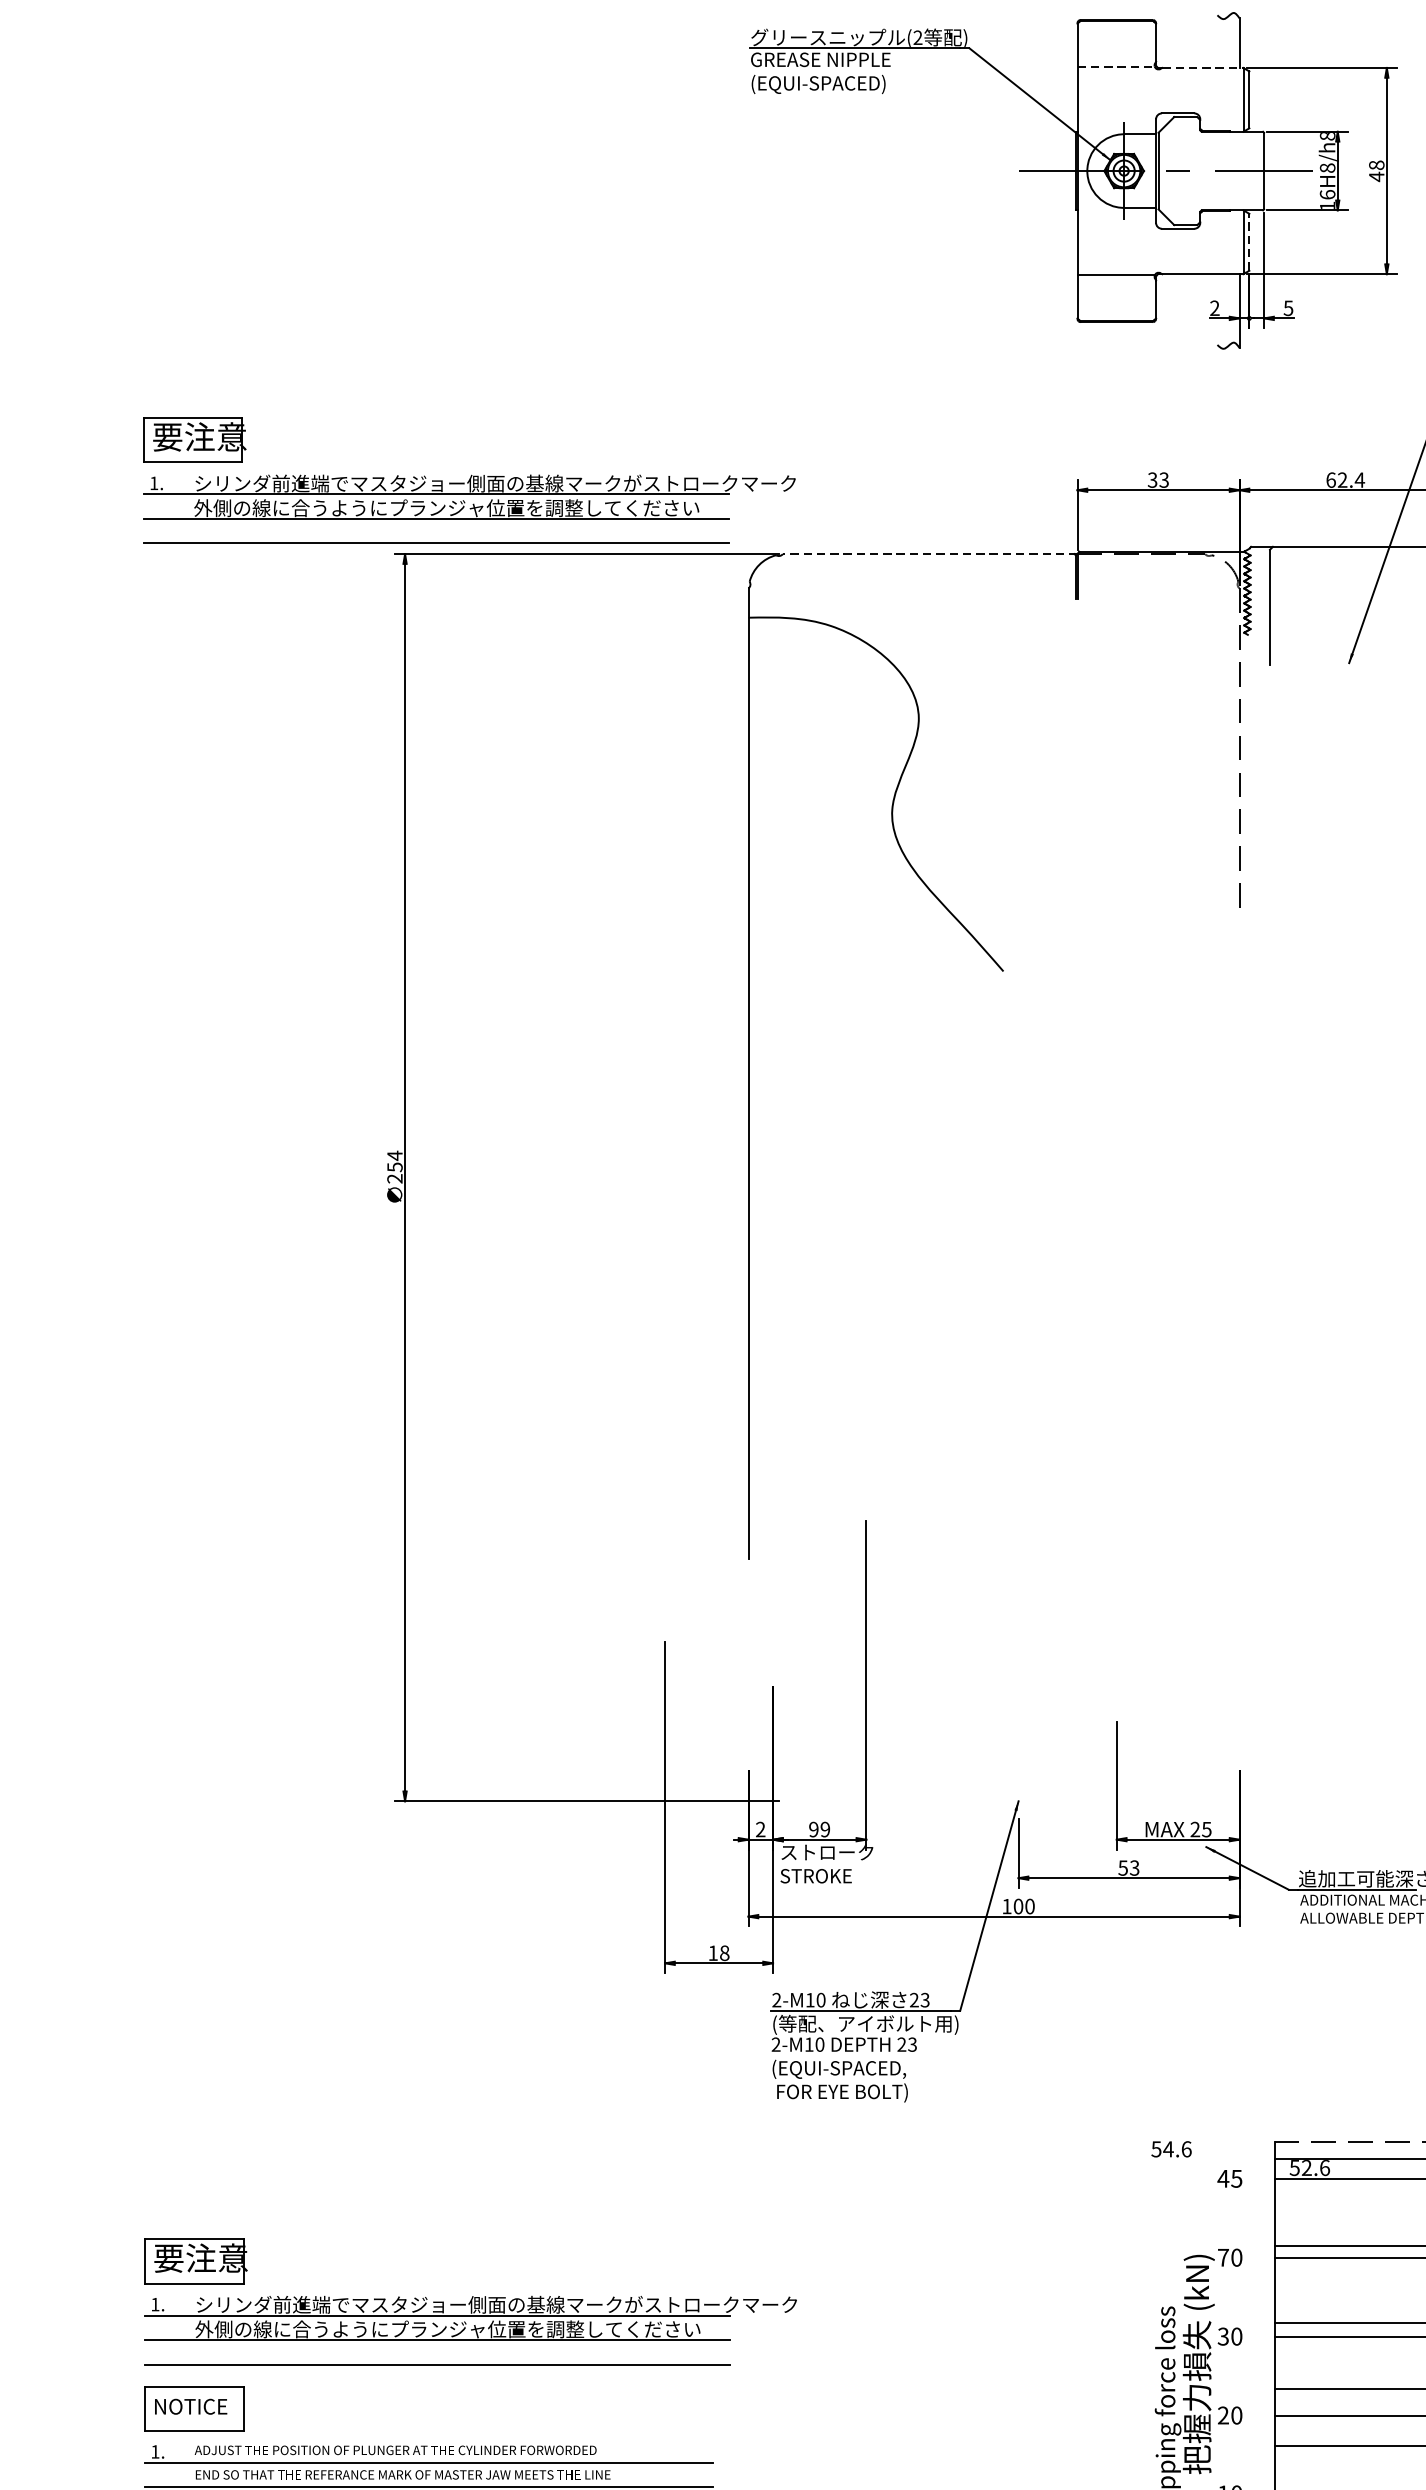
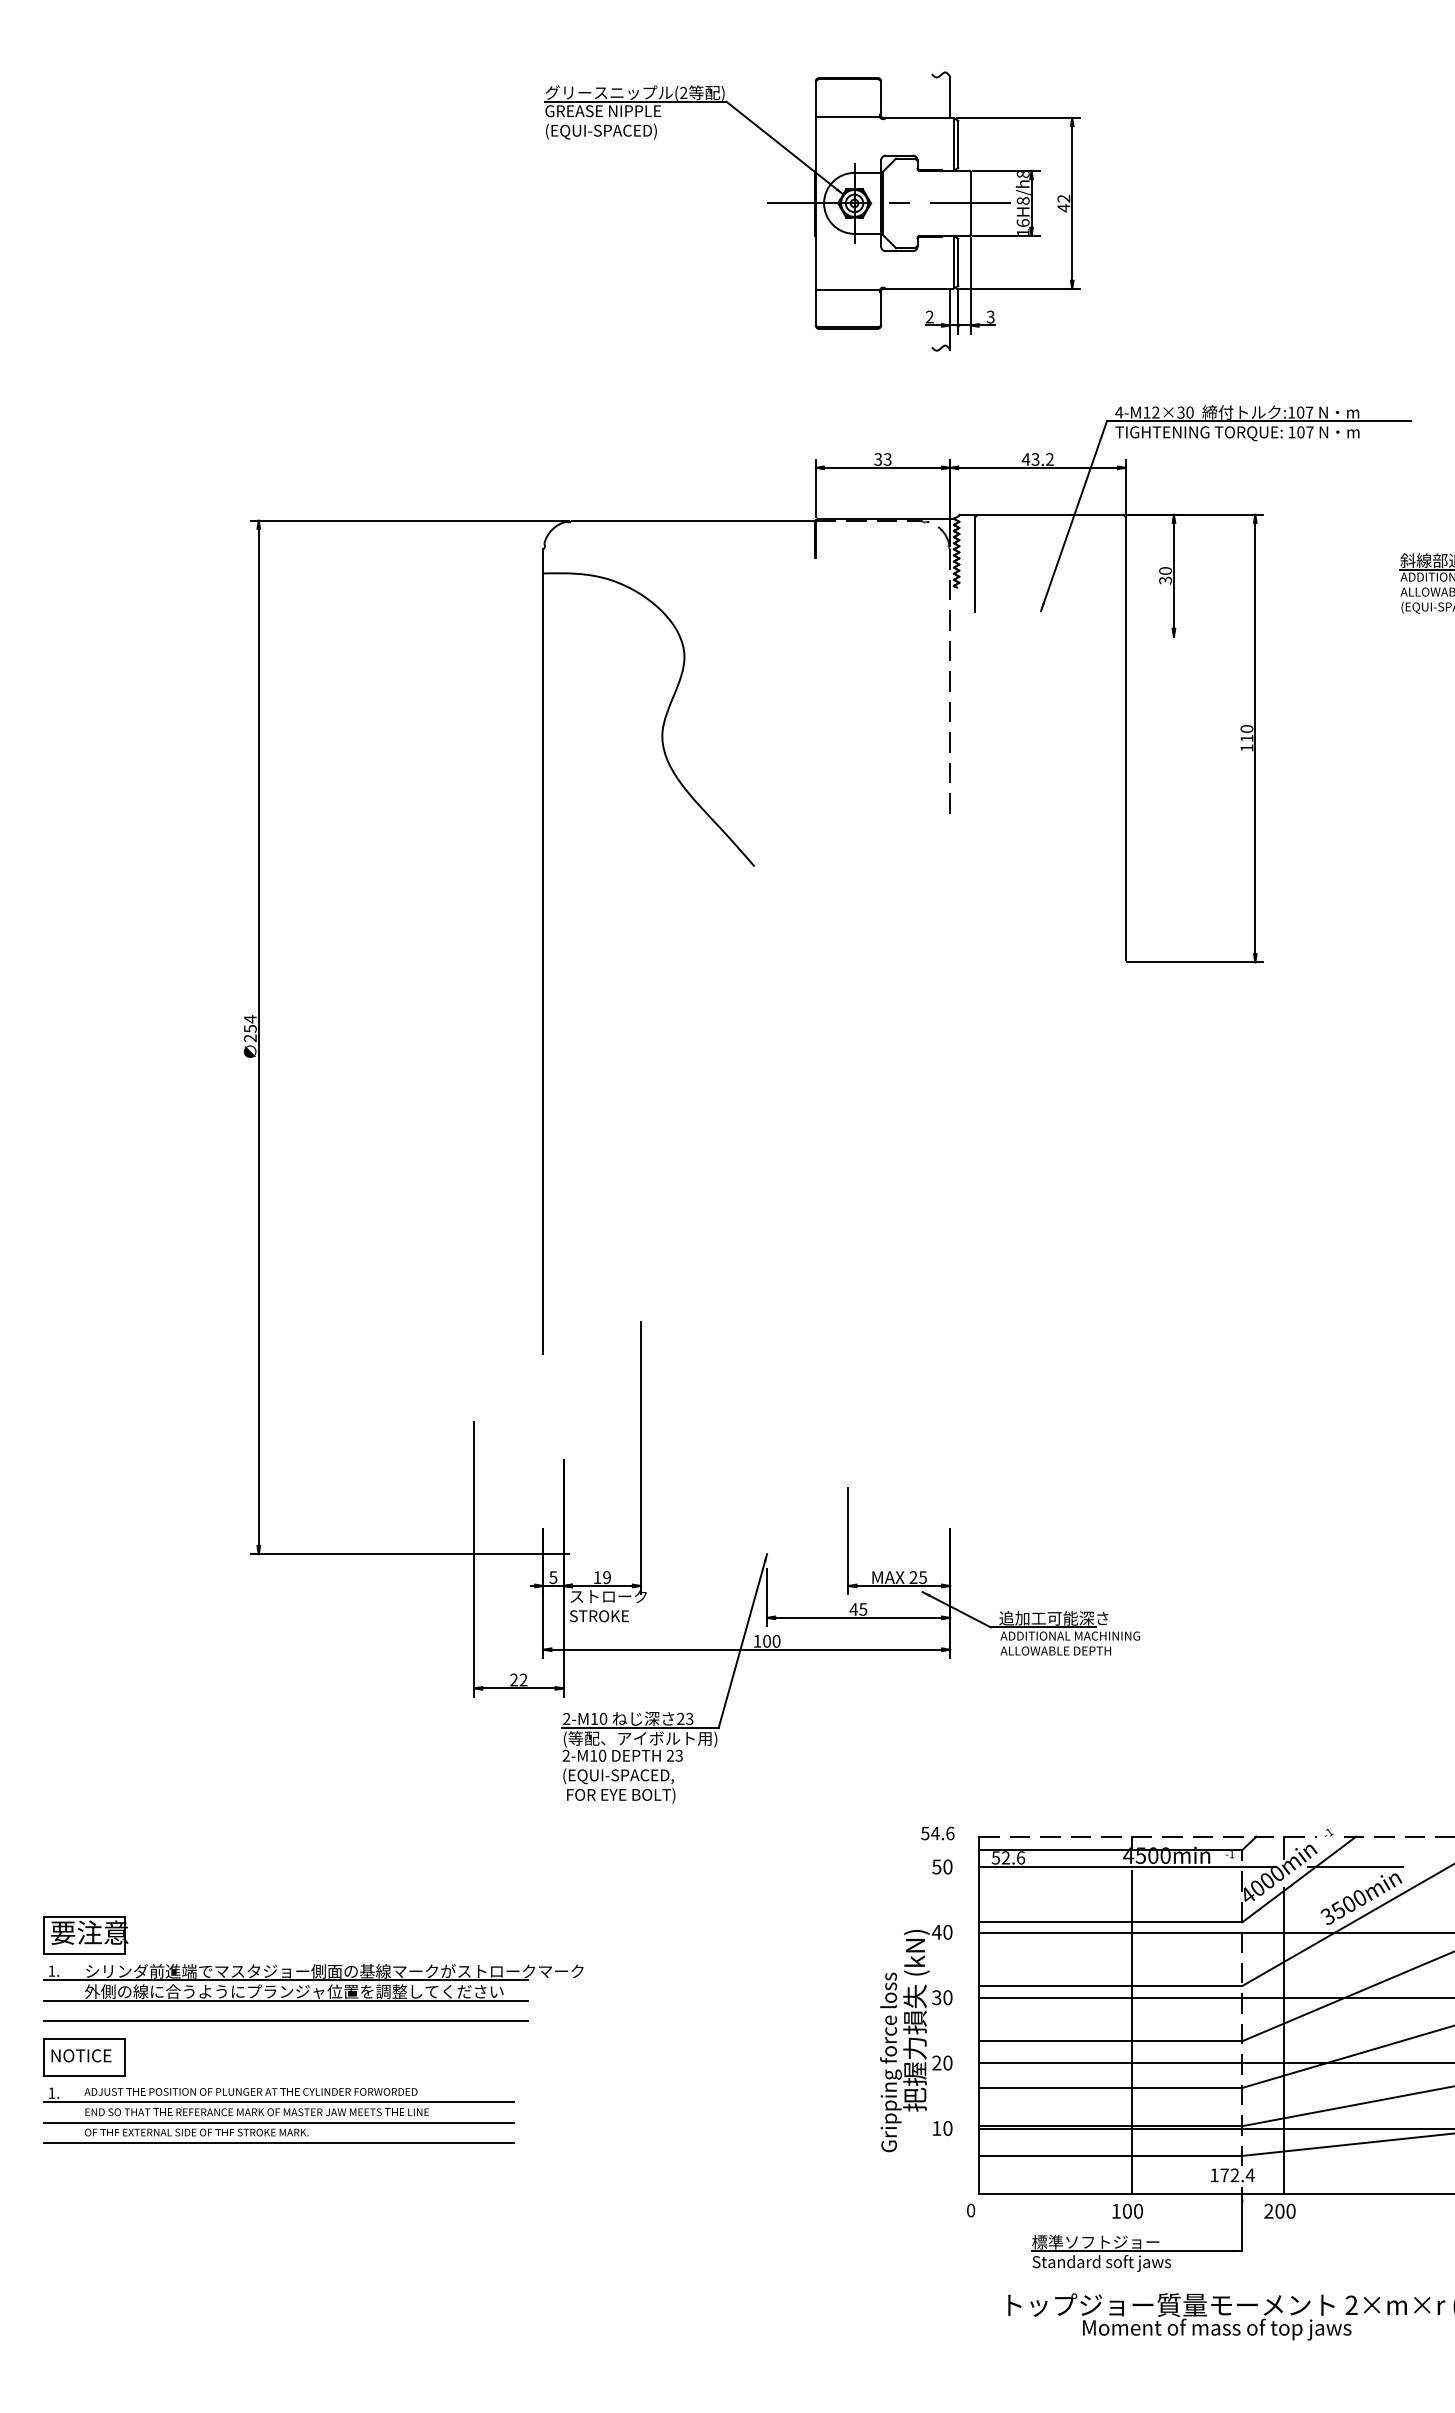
line: (1116, 66) -> (848, 116), dashed -> solid
line: (1202, 67) -> (919, 117), dashed -> solid
text: (1376, 165) -> (1063, 198), 48 -> 42
line: (1249, 242) -> (958, 262), dashed -> solid
text: (1288, 307) -> (990, 316), 5 -> 3
part: (469, 480) -> (312, 459), removed
text: (1344, 480) -> (1037, 459), 62.4 -> 43.2
line: (929, 553) -> (693, 520), dashed -> solid
text: (760, 1829) -> (553, 1577), 2 -> 5
text: (813, 1829) -> (597, 1577), 99 -> 19
text: (1128, 1868) -> (858, 1609), 53 -> 45
text: (718, 1952) -> (518, 1679), 18 -> 22
text: (1171, 2149) -> (937, 1833), moved
text: (1229, 2178) -> (941, 1866), 45 -> 50
text: (1223, 2257) -> (936, 1932), 70 -> 40

